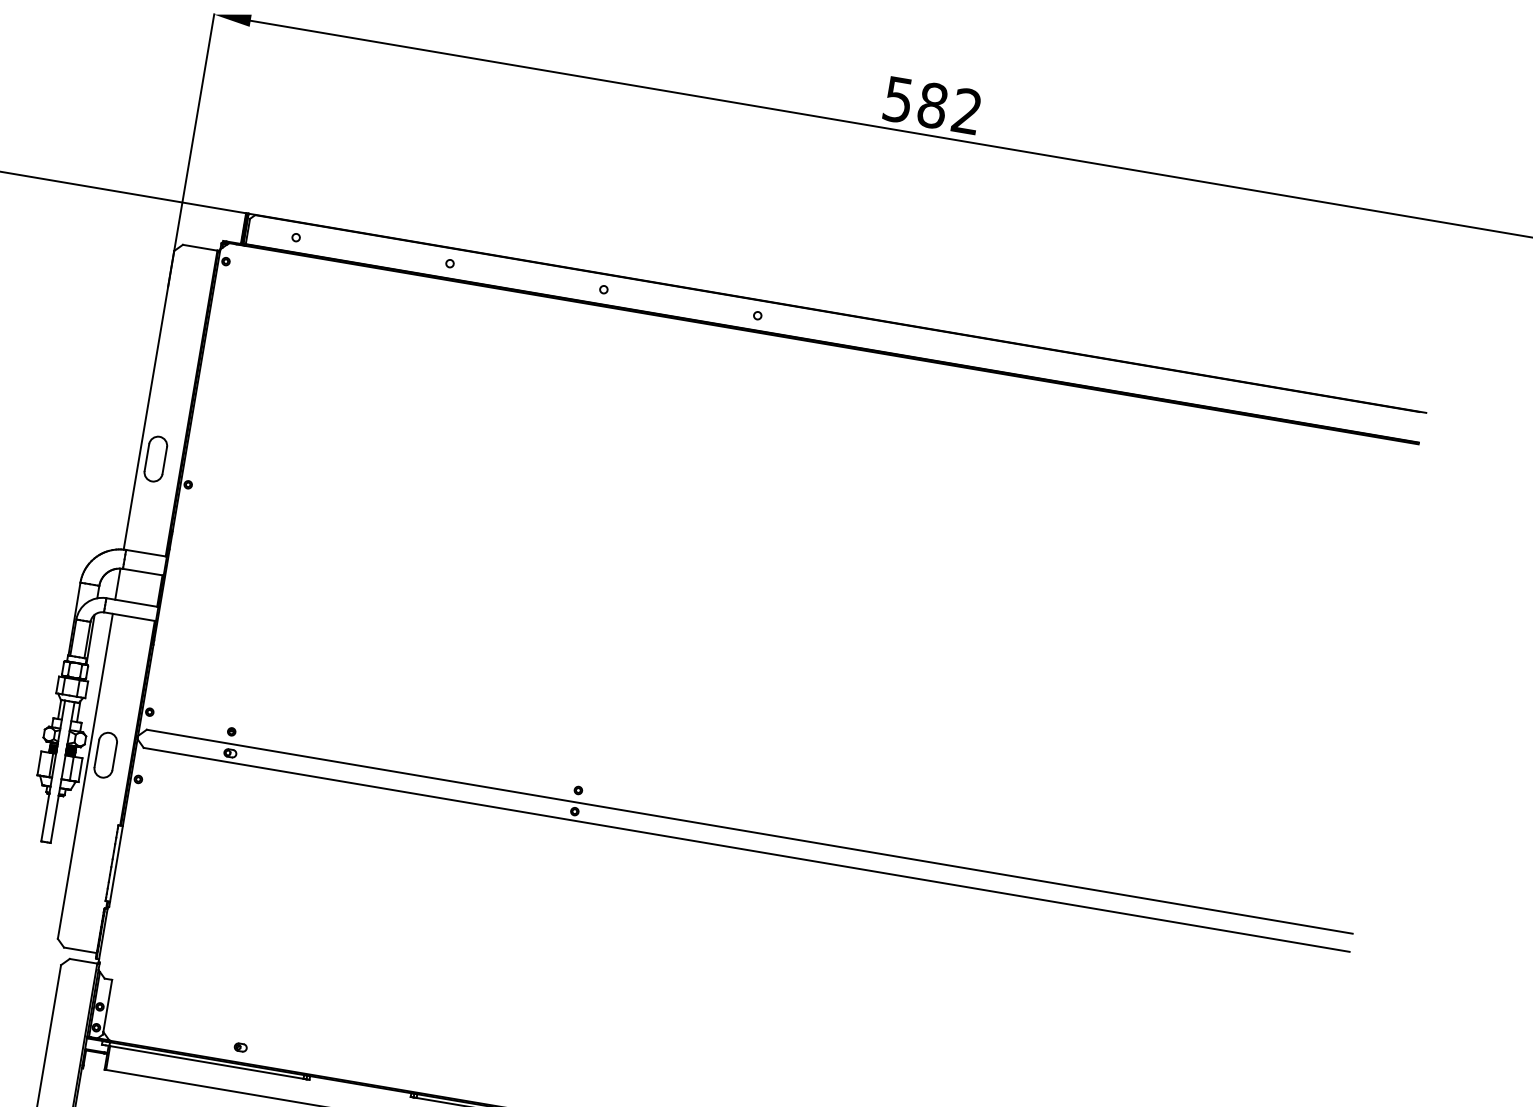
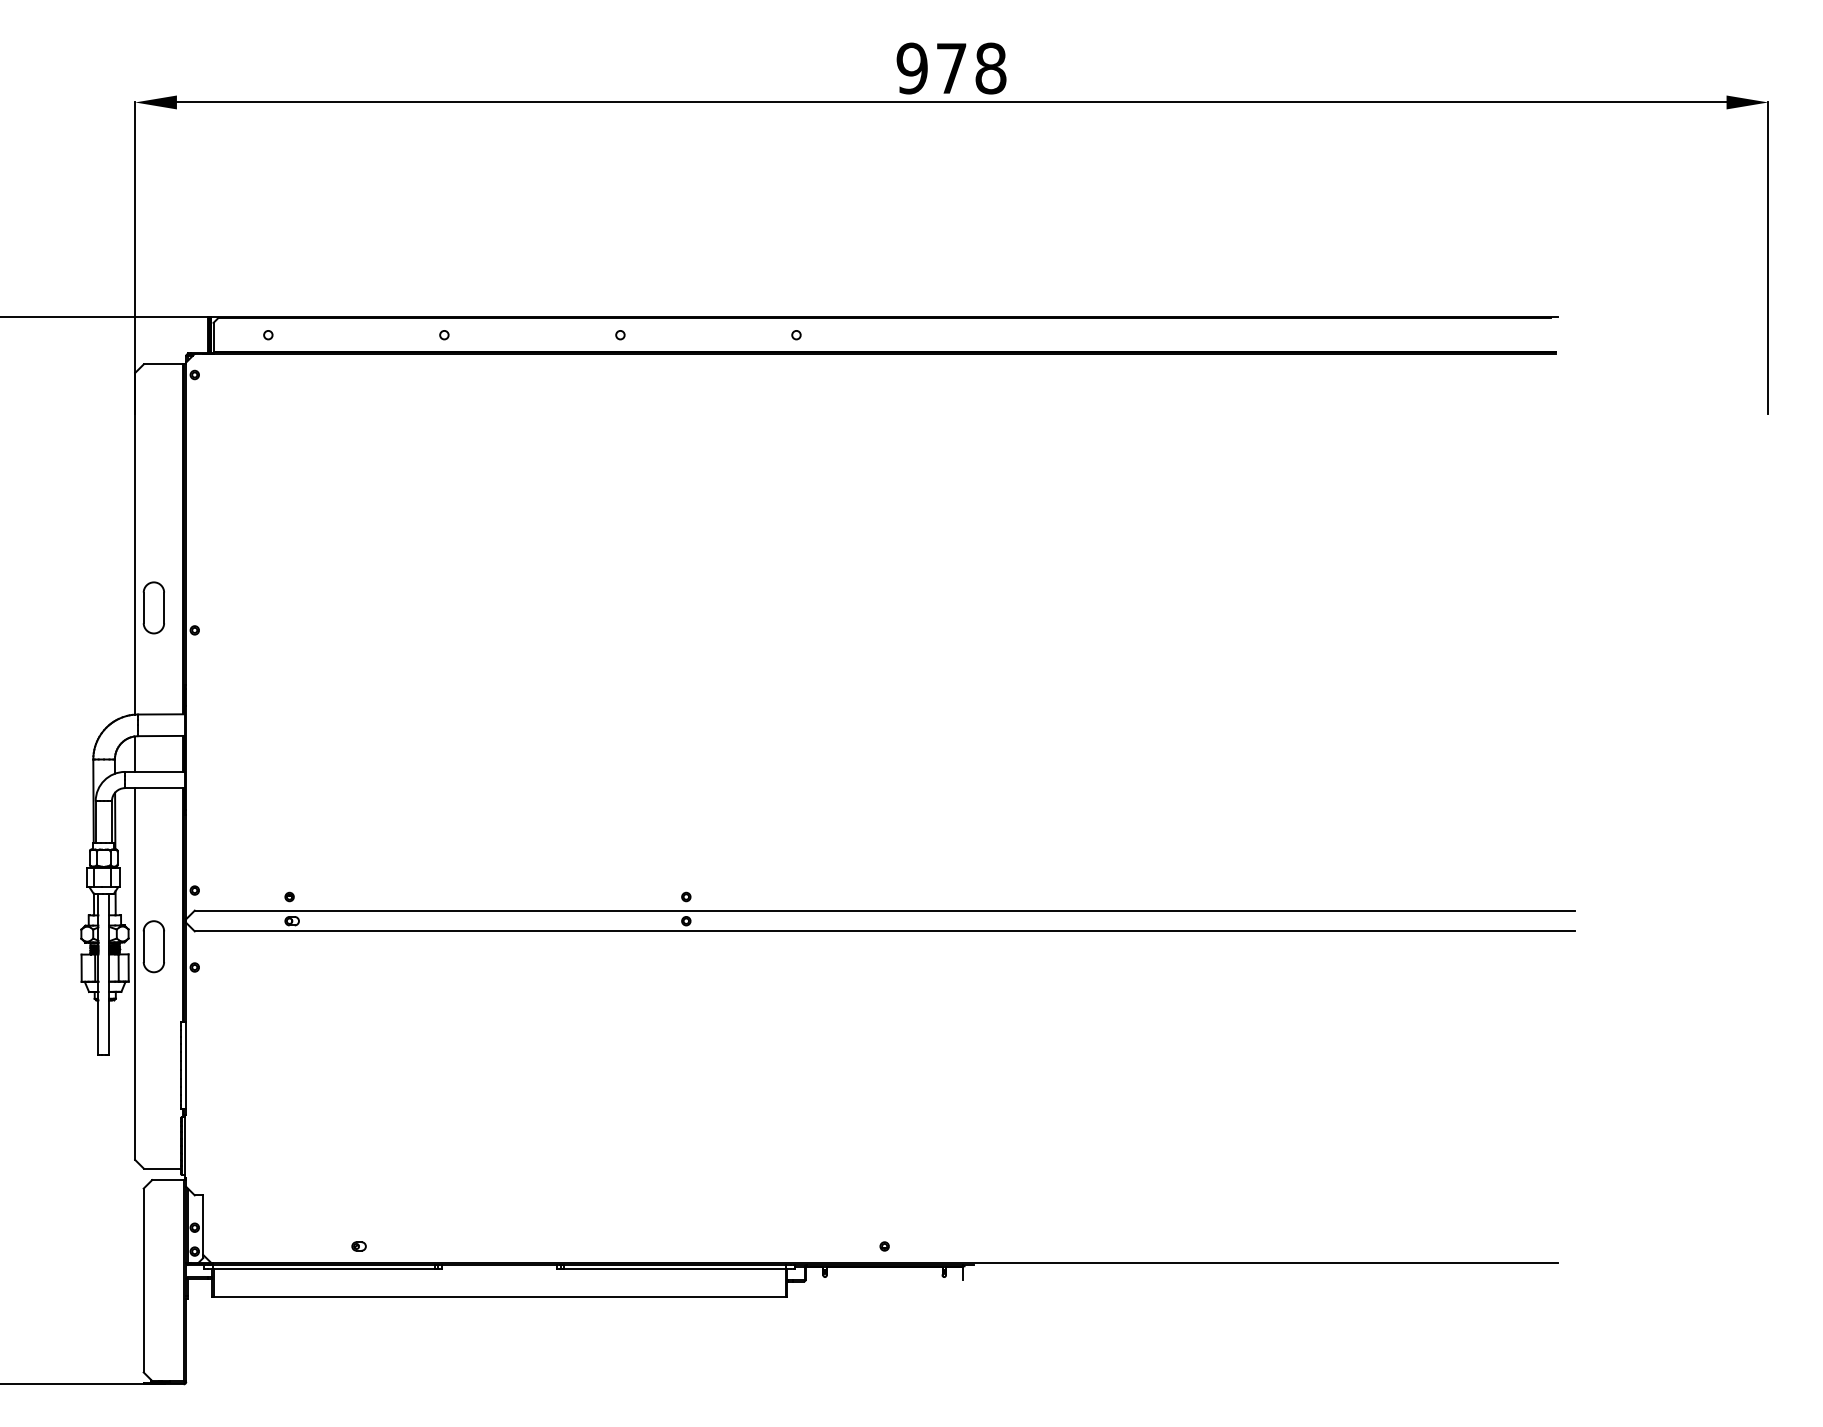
text: (932, 105) -> (951, 68), 582 -> 978

